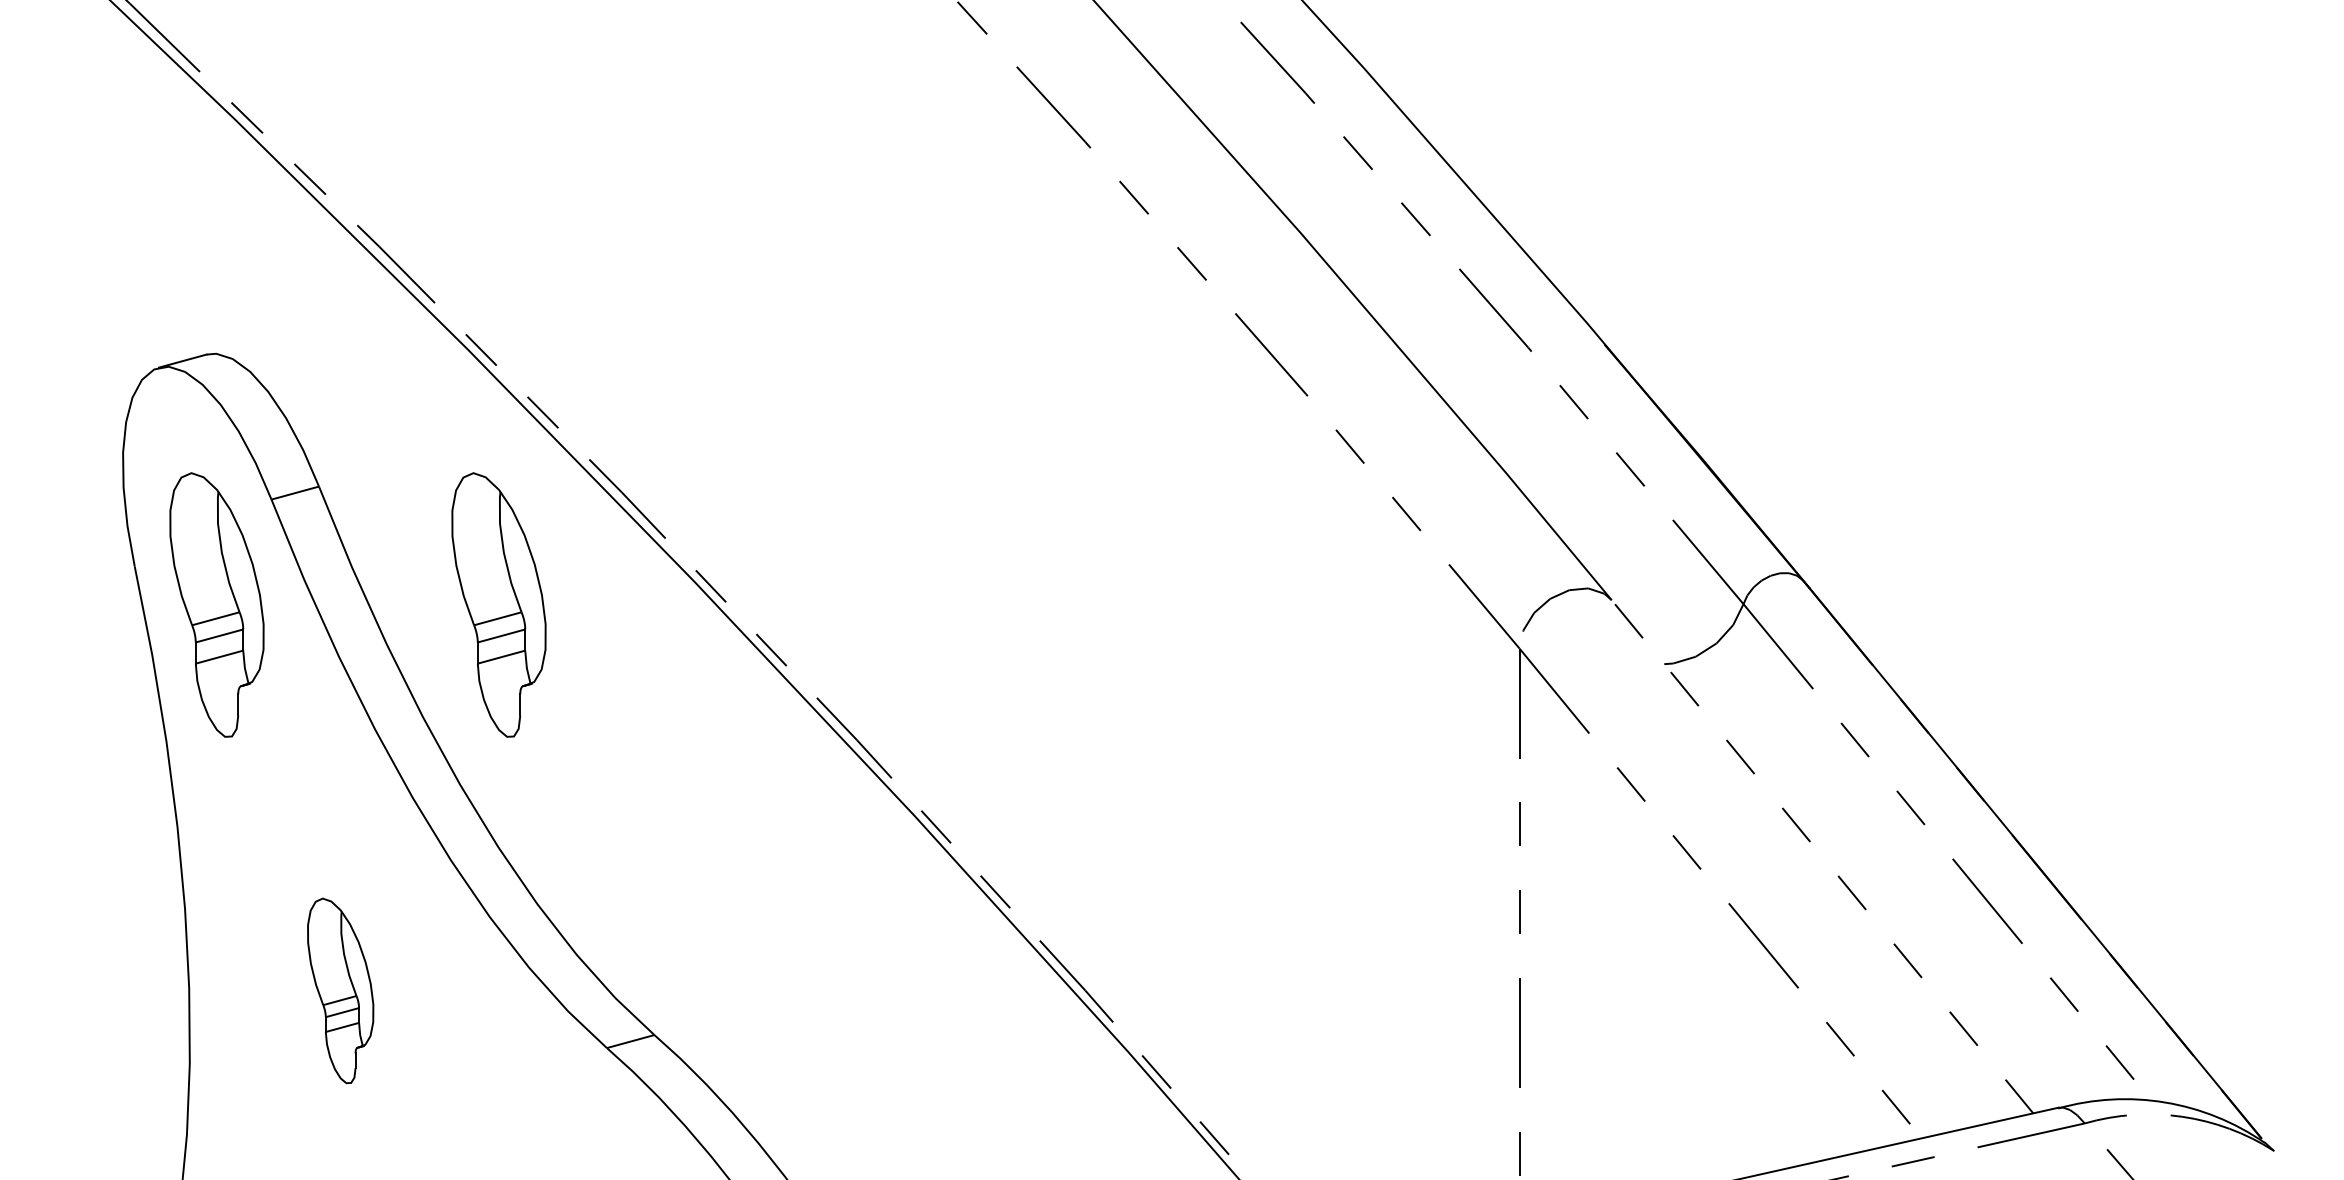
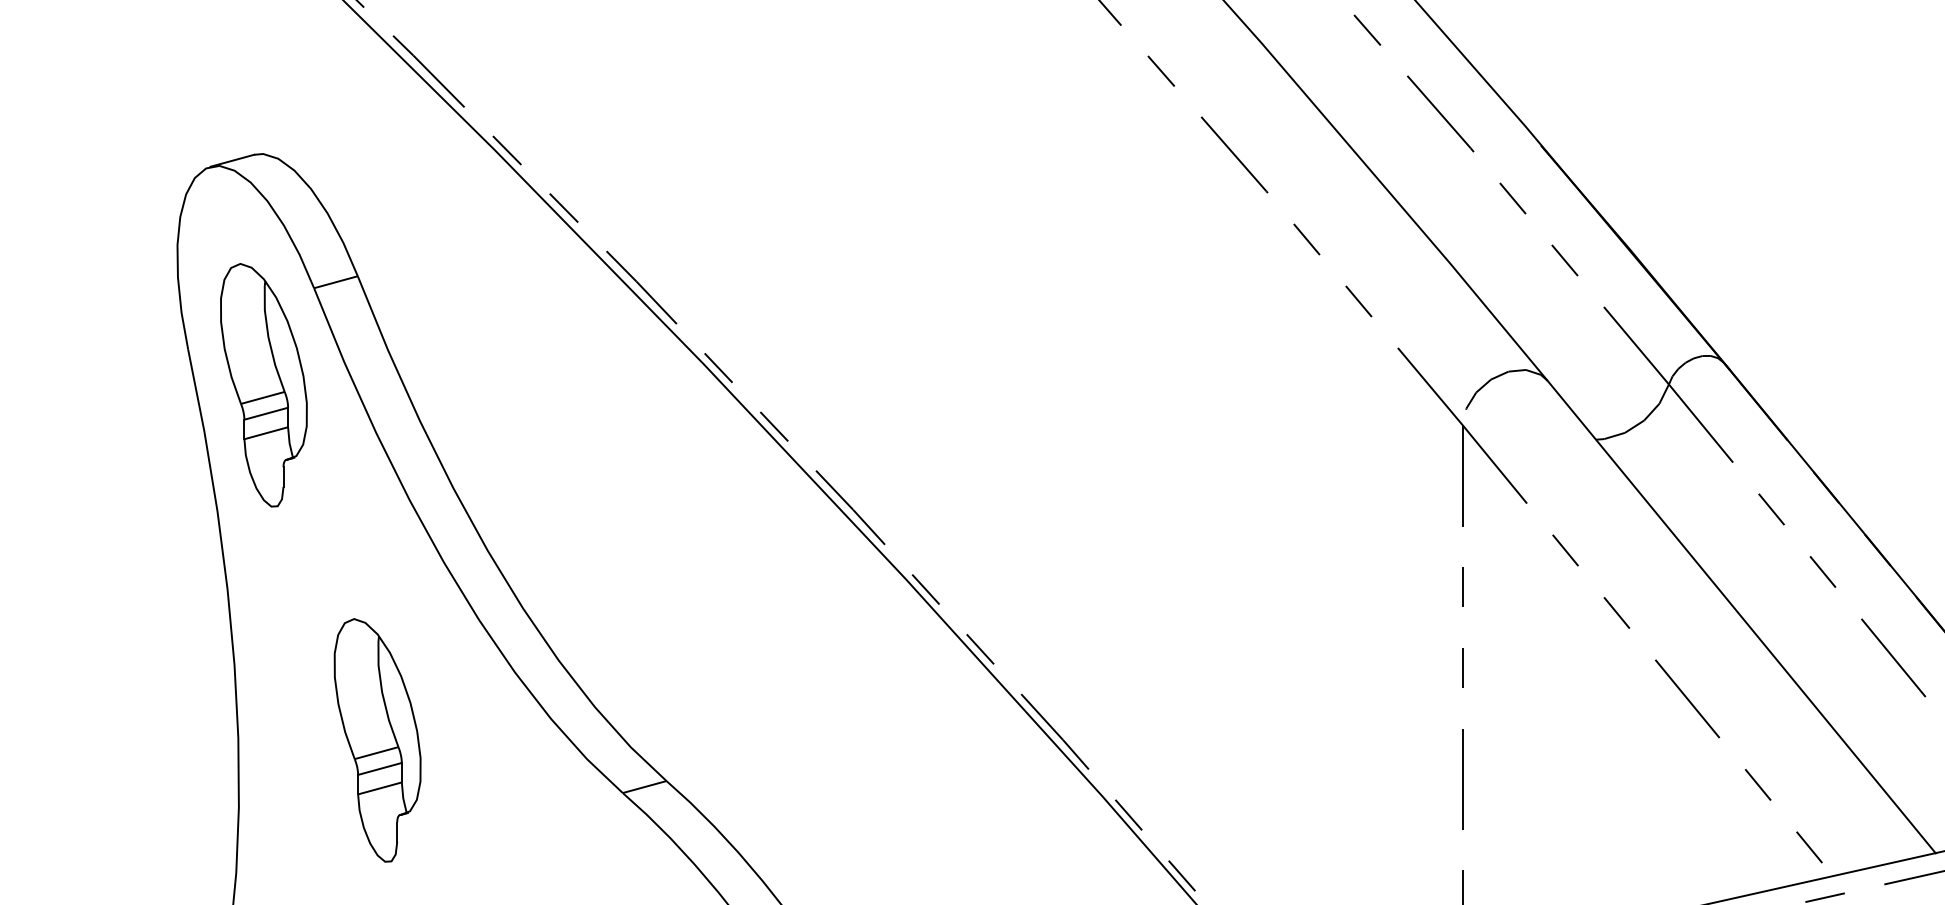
part: (498, 604) -> (523, 384), removed
line: (1822, 856) -> (1741, 616), dashed -> solid
part: (340, 990) -> (377, 740), size x1.43

